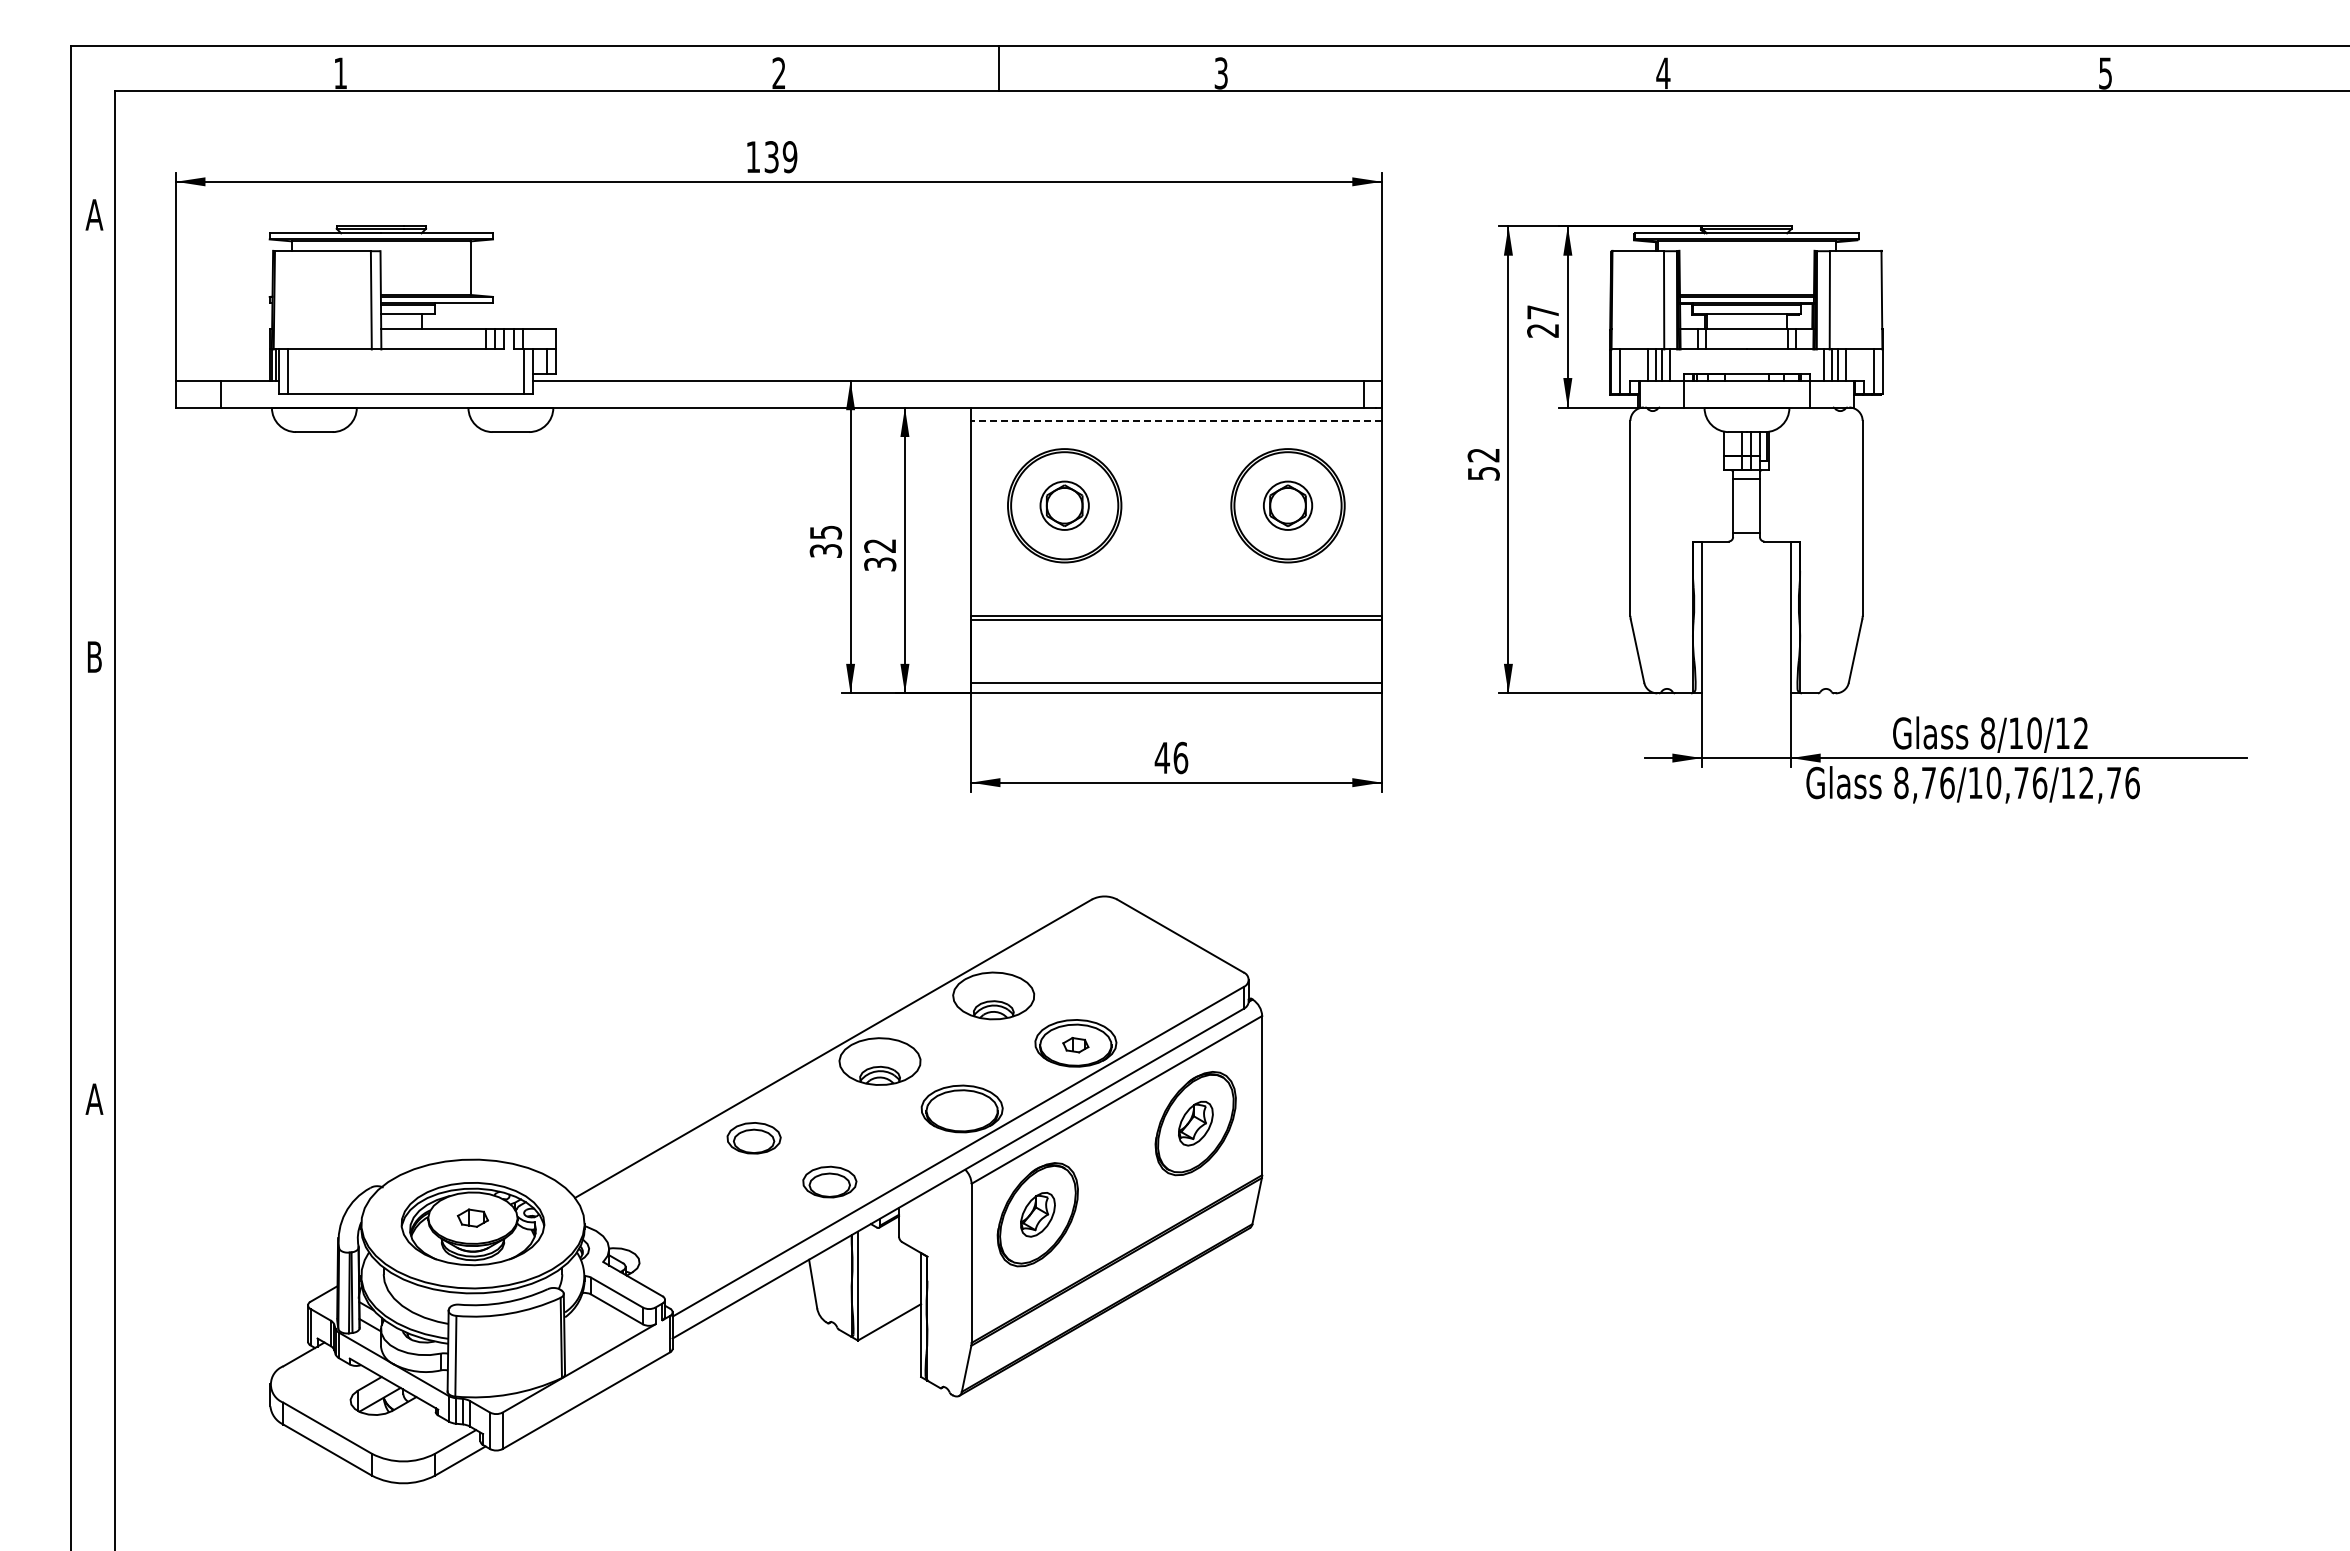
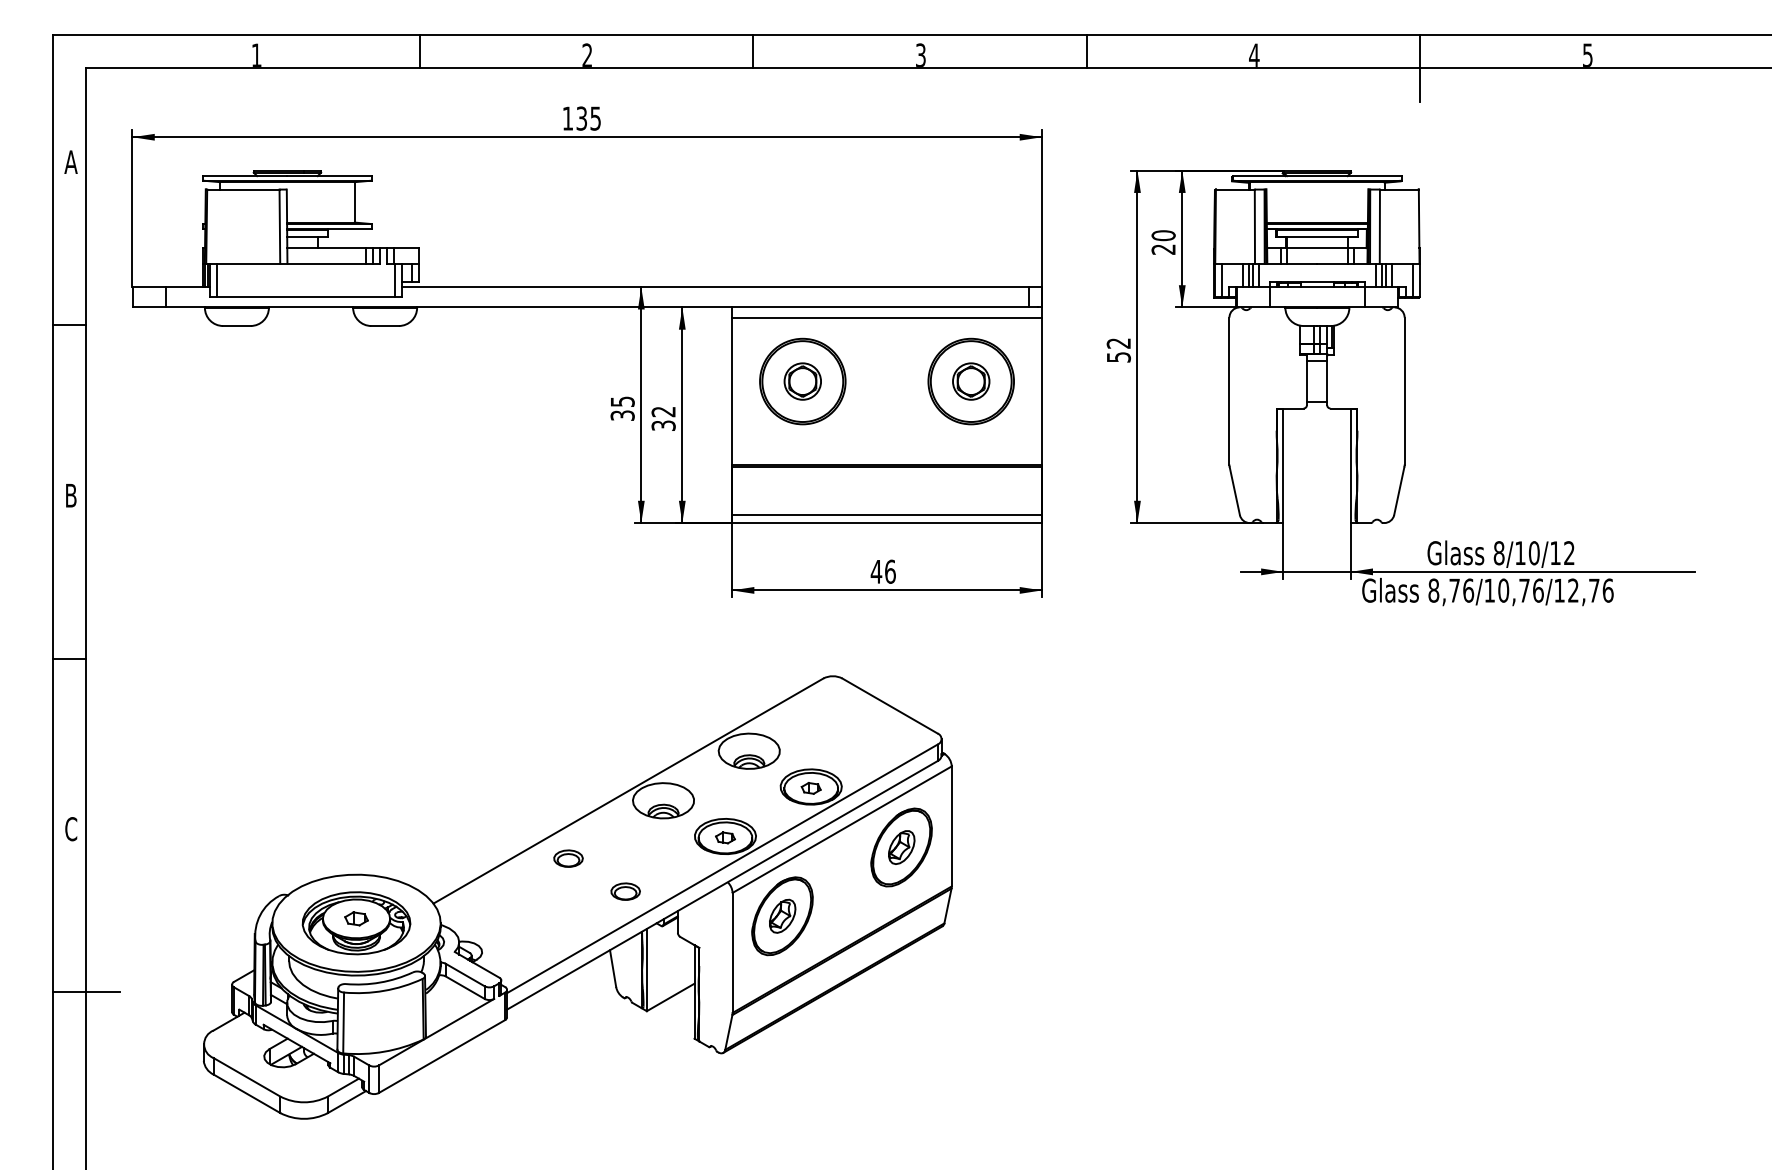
line: (556, 68) -> (419, 51), added
line: (1441, 68) -> (1086, 51), added
line: (1883, 90) -> (1420, 68), added
text: (789, 157) -> (595, 118), 139 -> 135
text: (1543, 312) -> (1163, 235), 27 -> 20
line: (1175, 420) -> (886, 317), dashed -> solid
line: (92, 431) -> (69, 325), added
line: (92, 873) -> (69, 658), added
text: (94, 1099) -> (71, 829), A -> C
part: (961, 1110) -> (724, 837), added
part: (753, 1138) -> (568, 858), size x0.71
part: (829, 1181) -> (625, 891), size x0.71
line: (114, 1315) -> (86, 992), added

